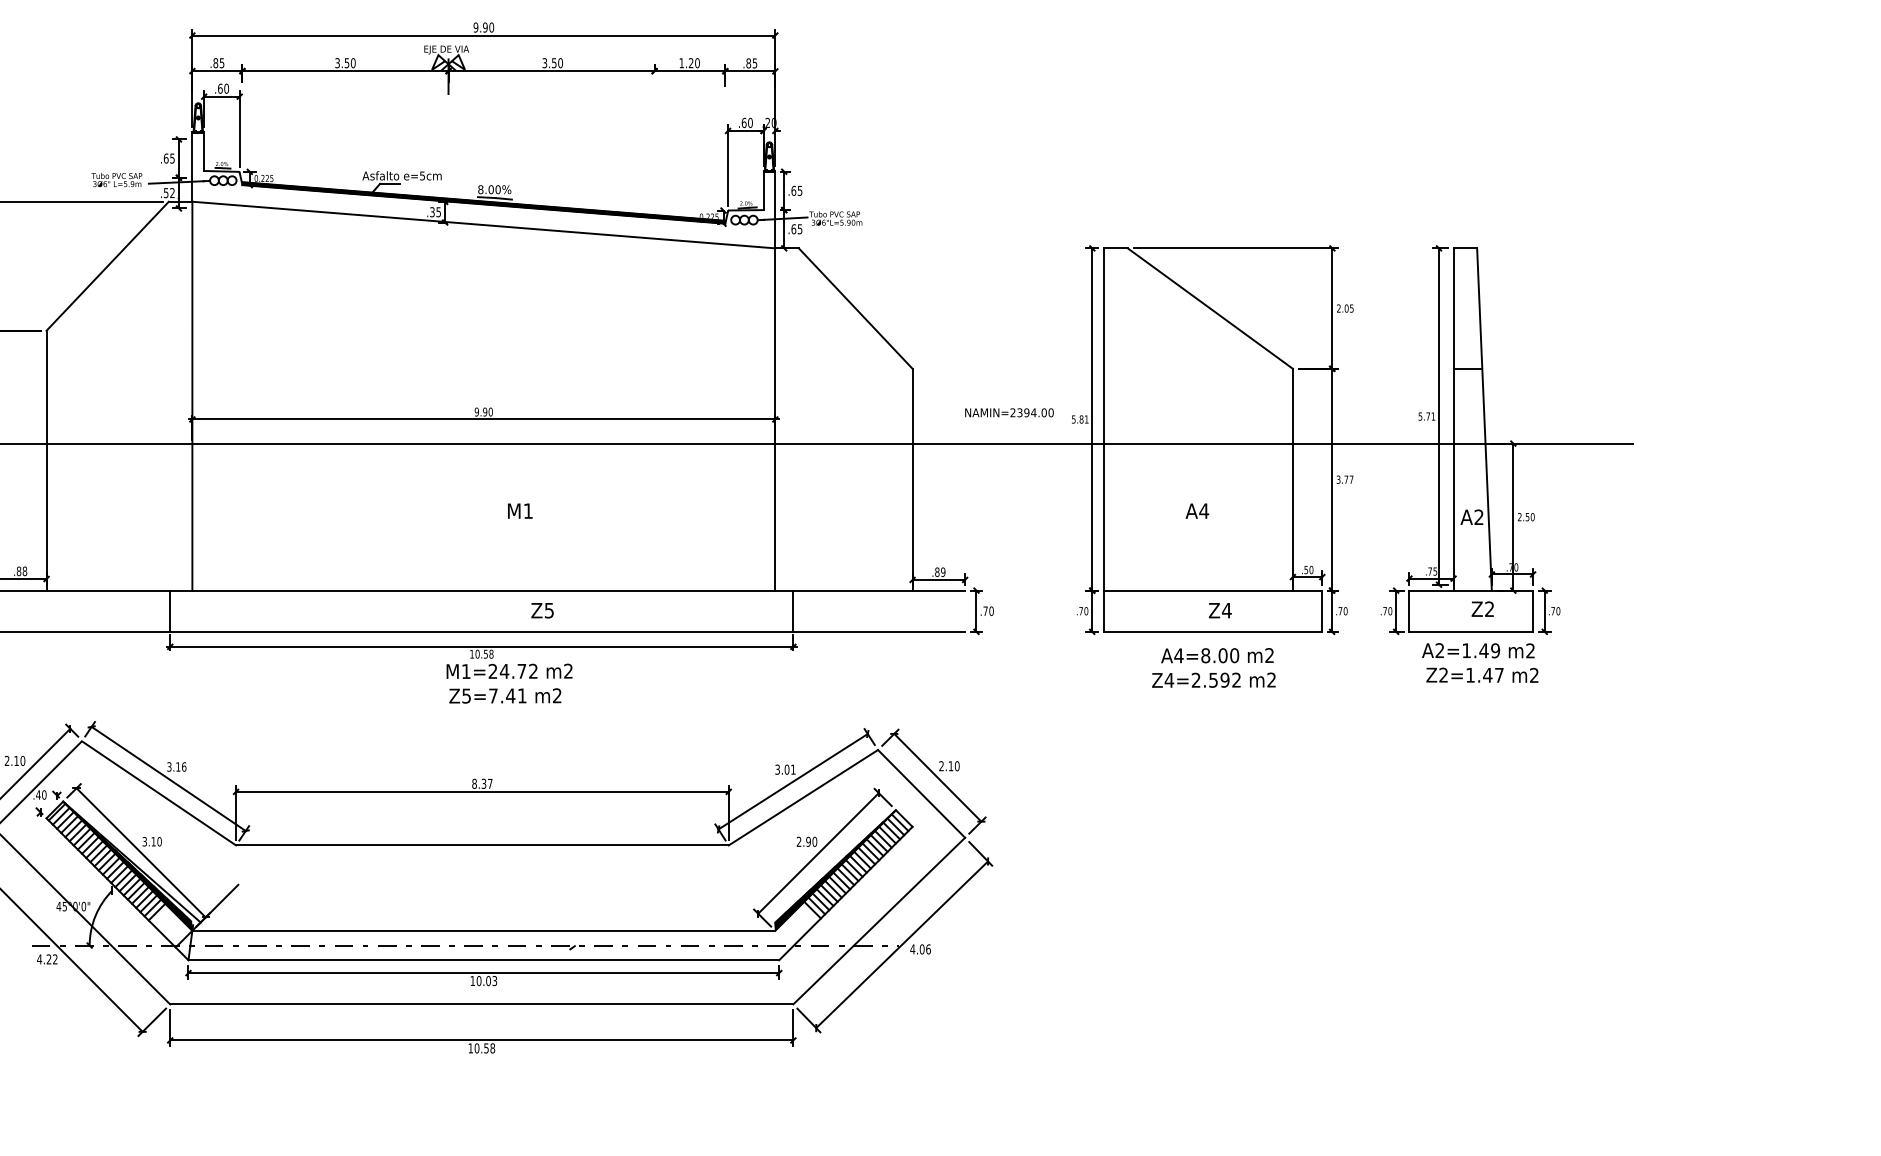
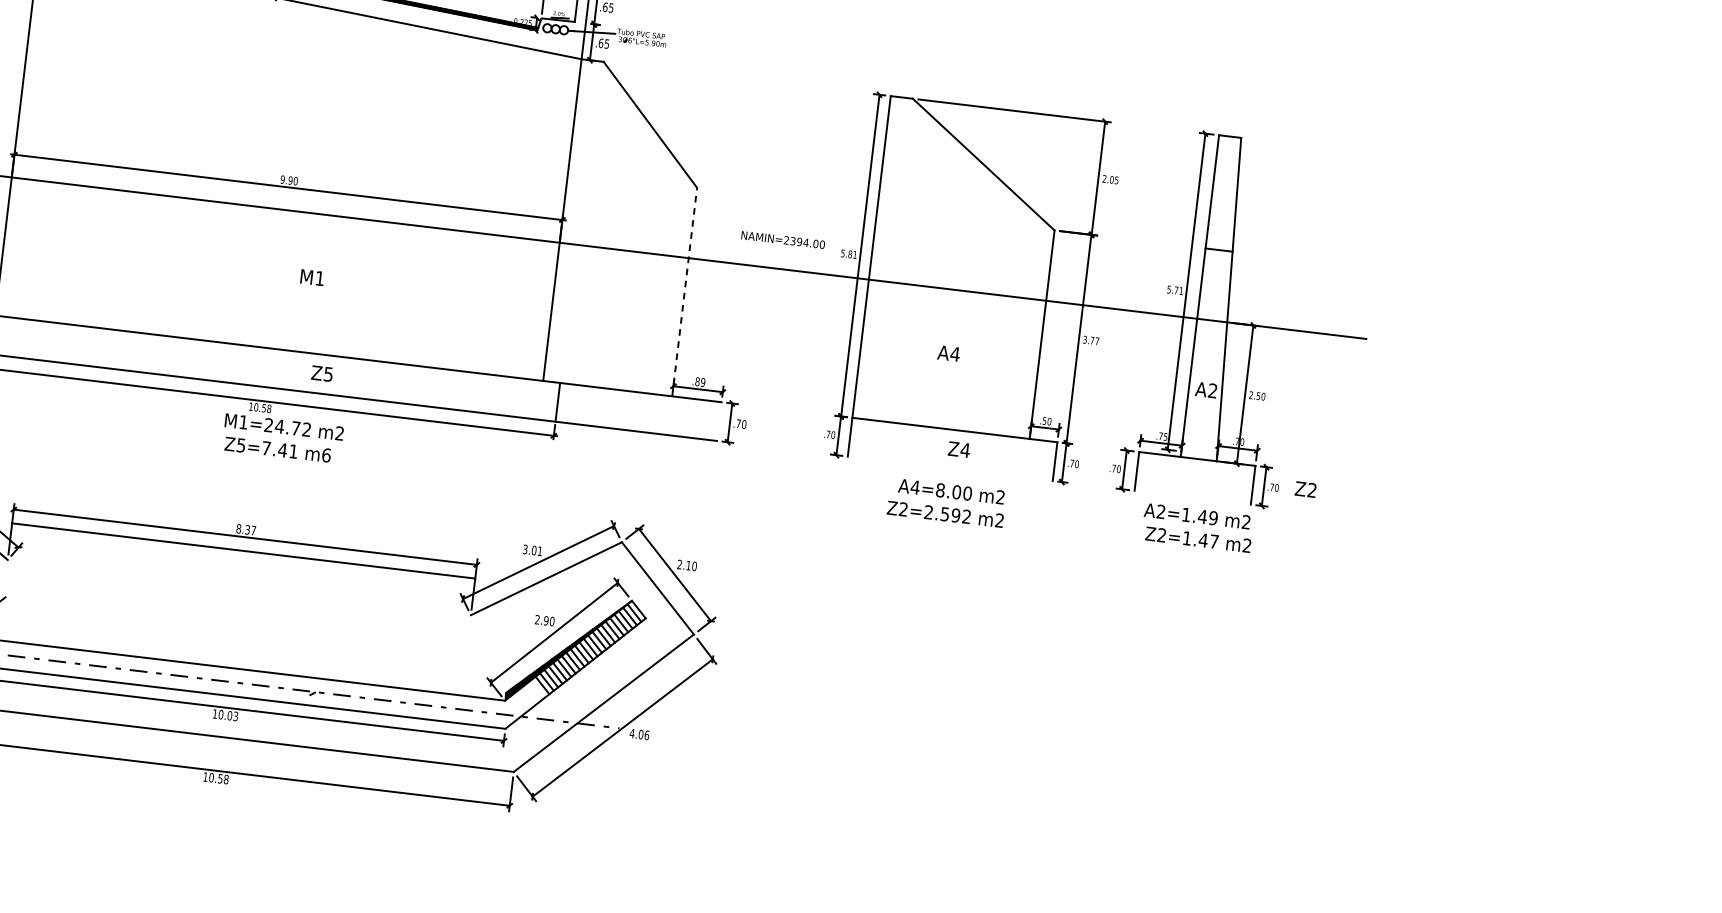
line: (912, 479) -> (684, 291), solid -> dashed
text: (1482, 608) -> (1305, 488), moved
line: (1213, 631) -> (950, 468), removed
line: (1471, 631) -> (1193, 497), removed
text: (1169, 679) -> (903, 508), Z4=2.592 -> Z2=2.592
text: (557, 695) -> (326, 455), m2 -> m6
line: (482, 845) -> (243, 551), moved

